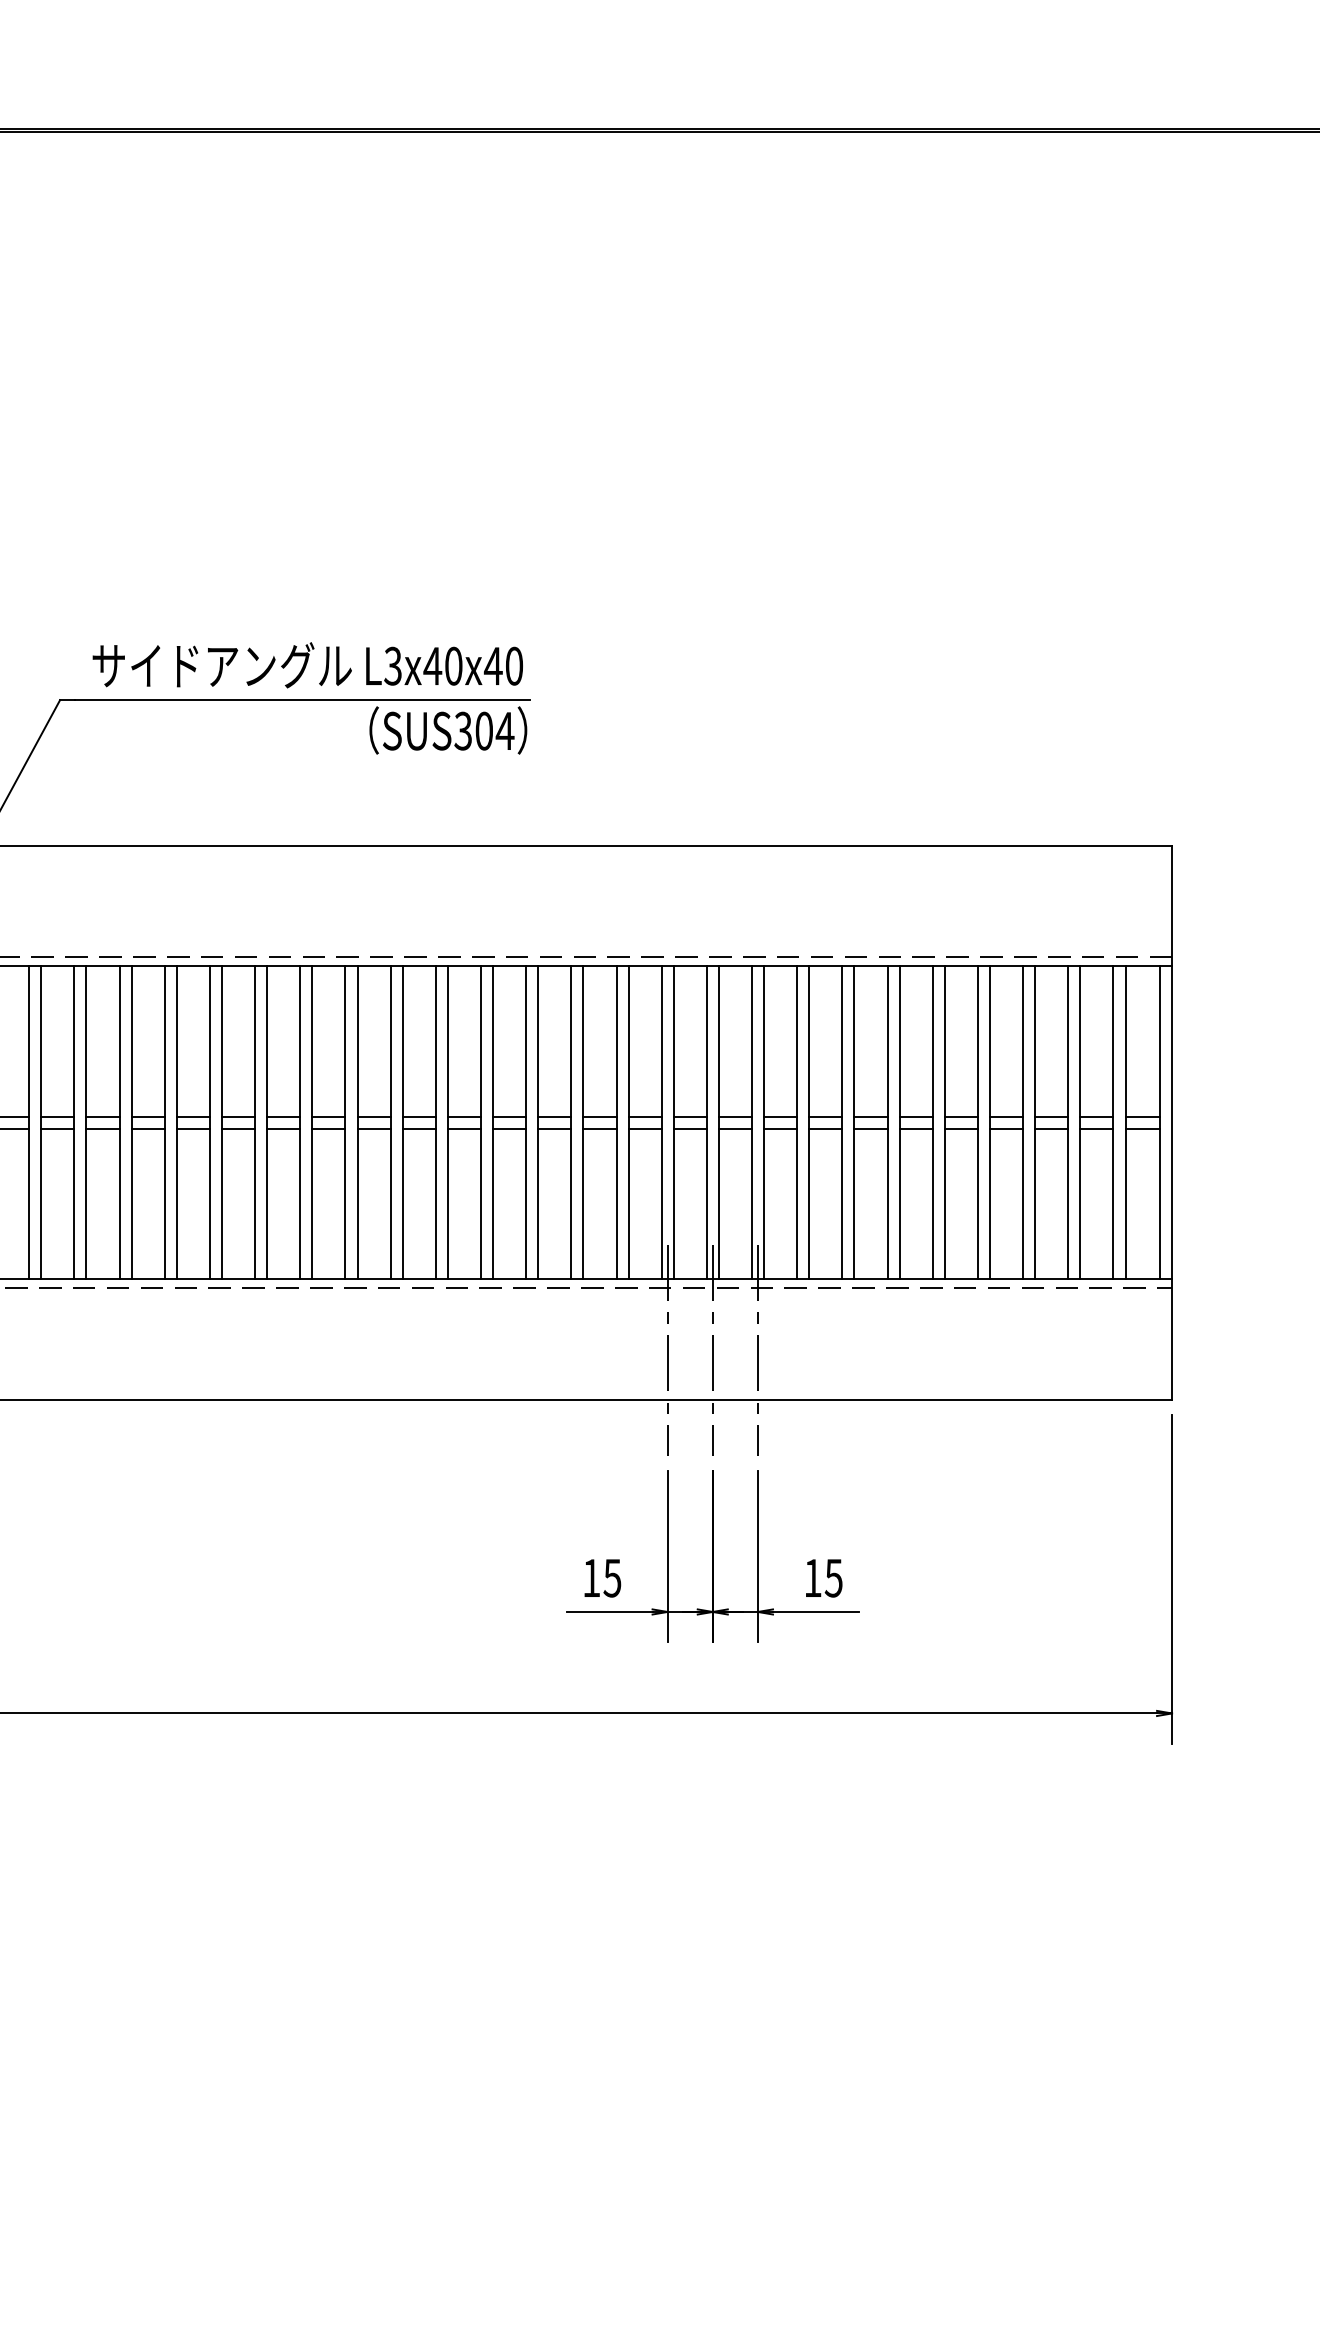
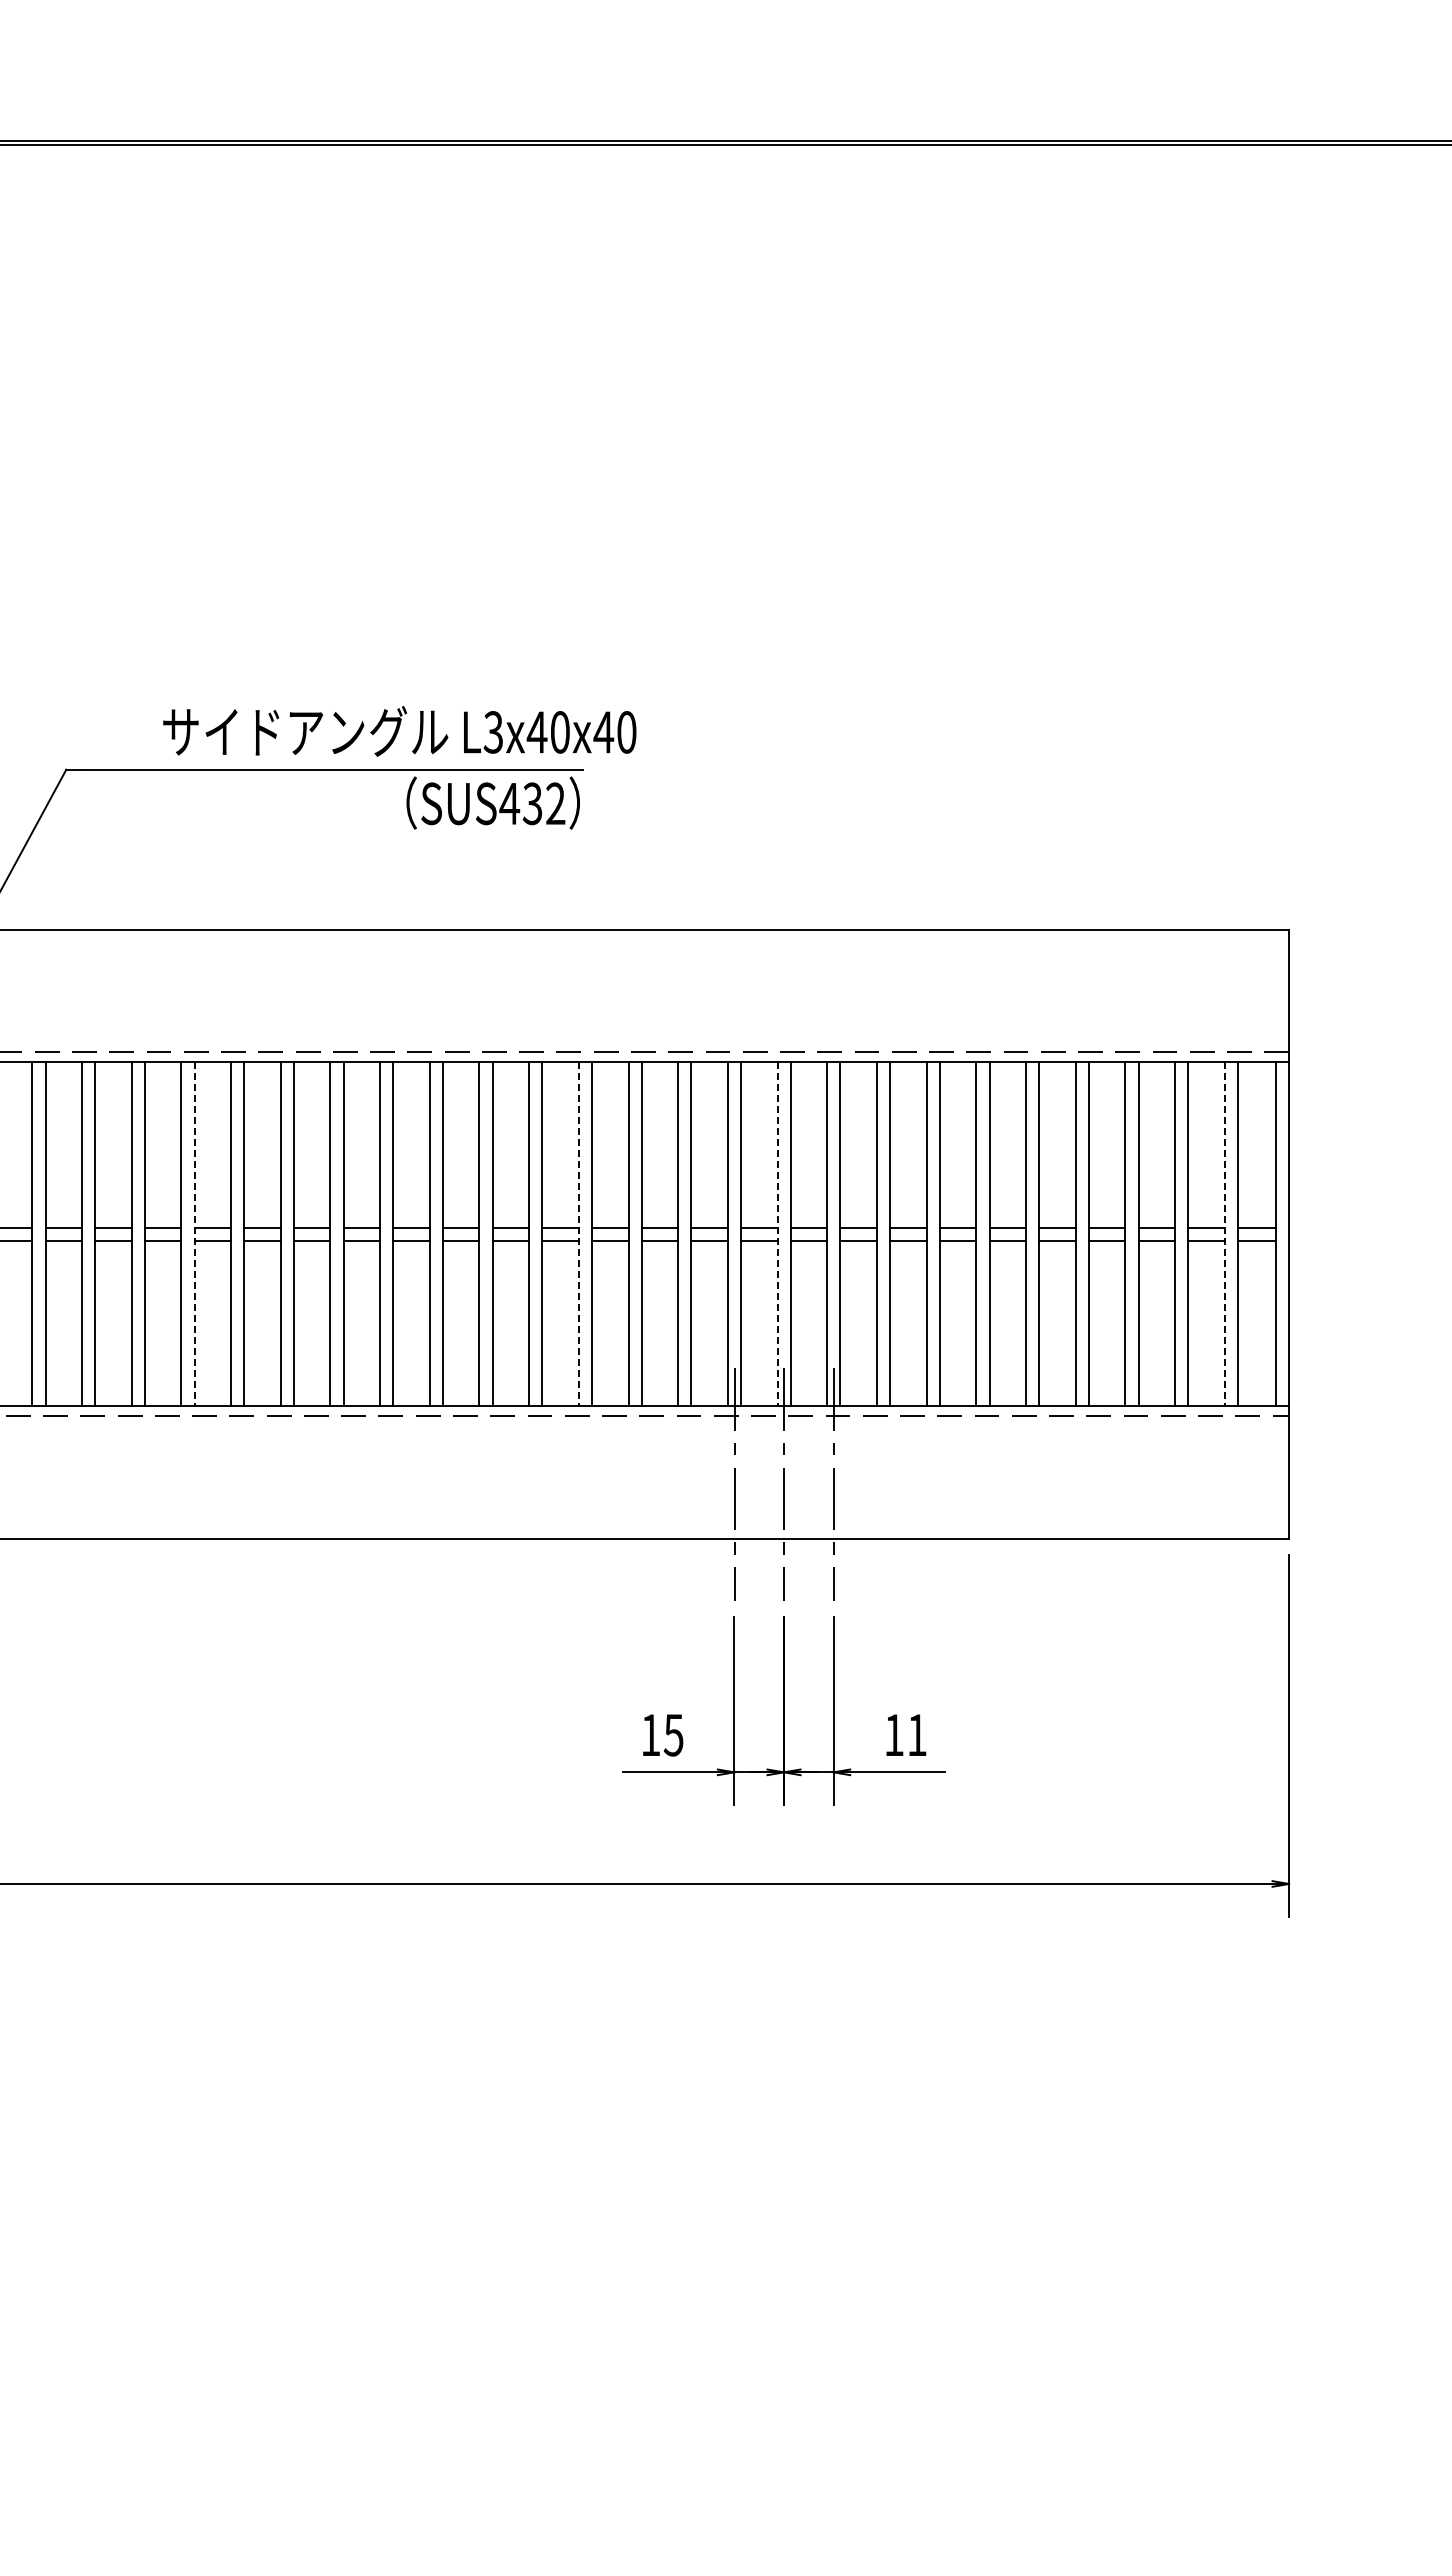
text: (307, 665) -> (399, 731), moved
text: (484, 730) -> (532, 803), SUS304 -> SUS432
line: (176, 1122) -> (194, 1234), solid -> dashed
line: (525, 1122) -> (578, 1234), solid -> dashed
line: (706, 1122) -> (777, 1234), solid -> dashed
line: (1113, 1122) -> (1224, 1234), solid -> dashed
text: (833, 1578) -> (916, 1735), 15 -> 11

